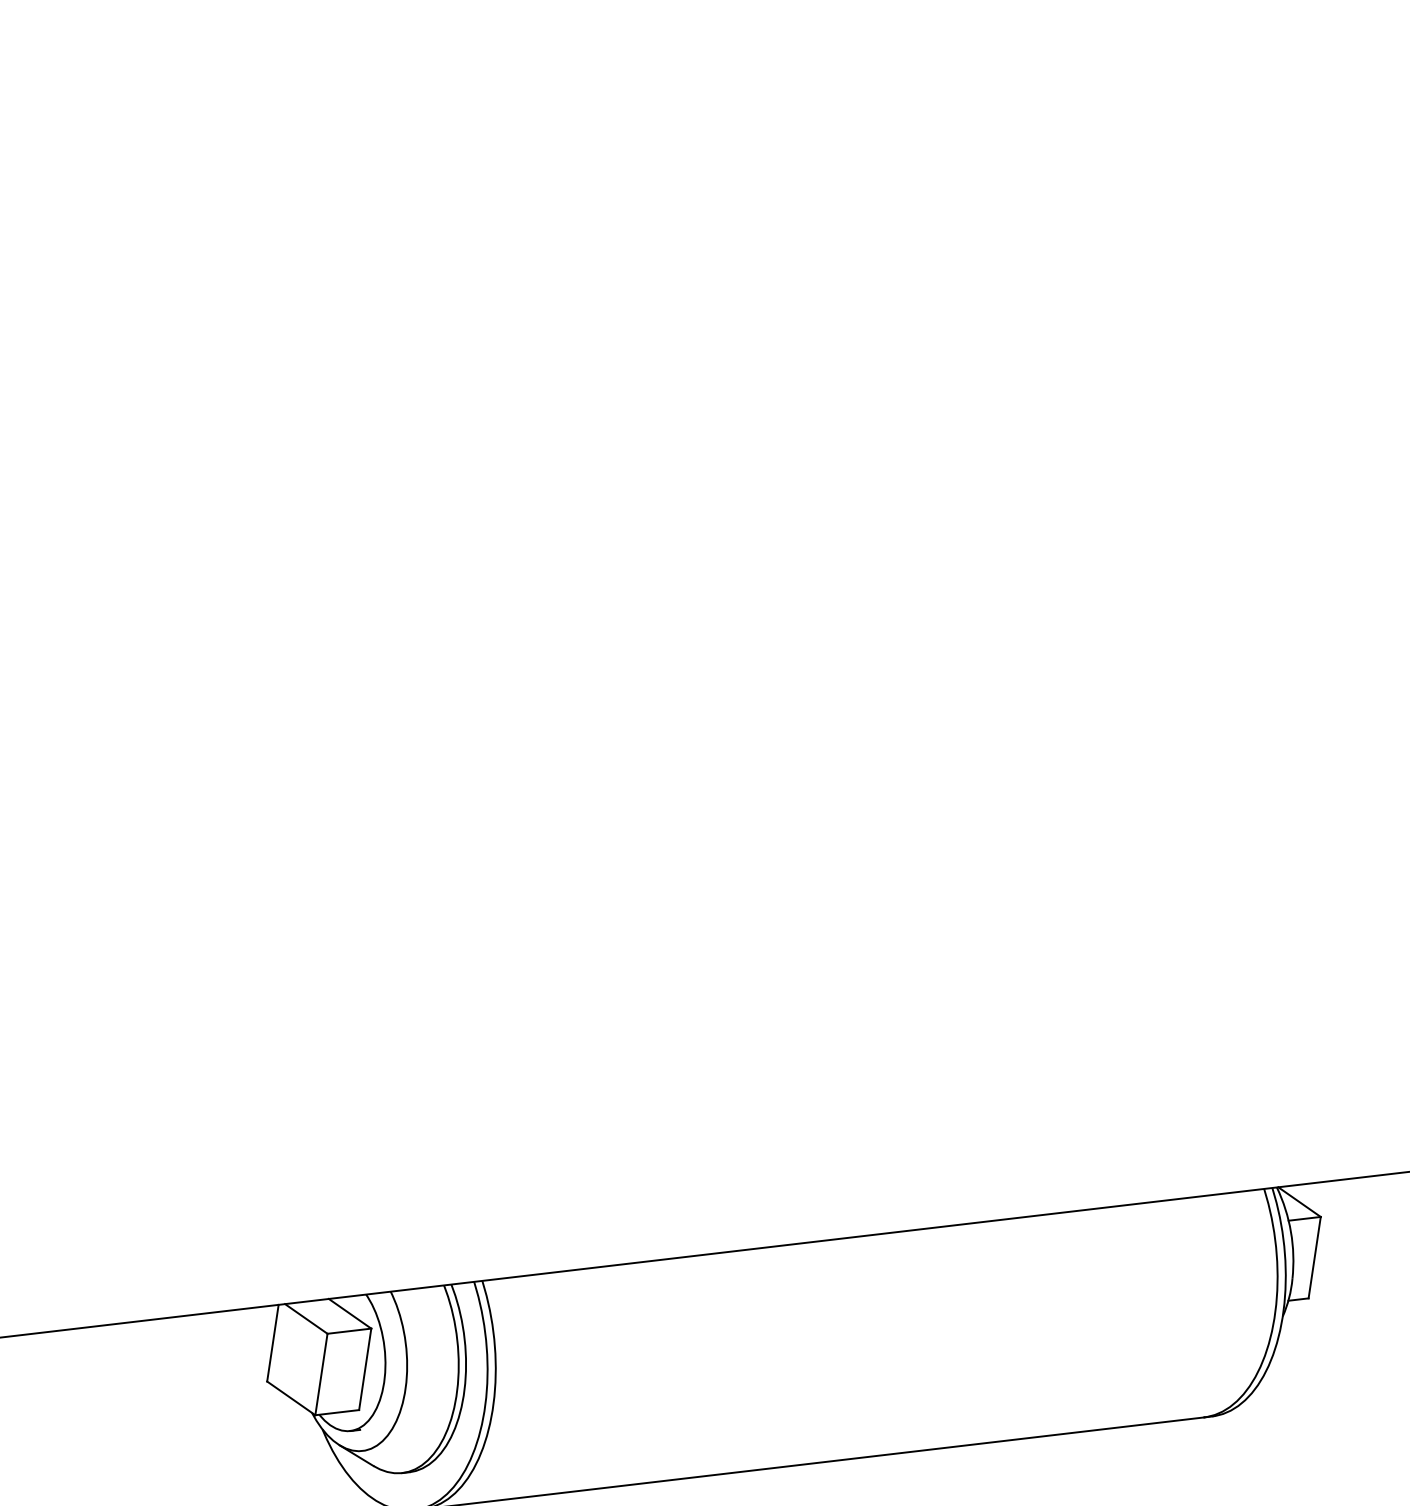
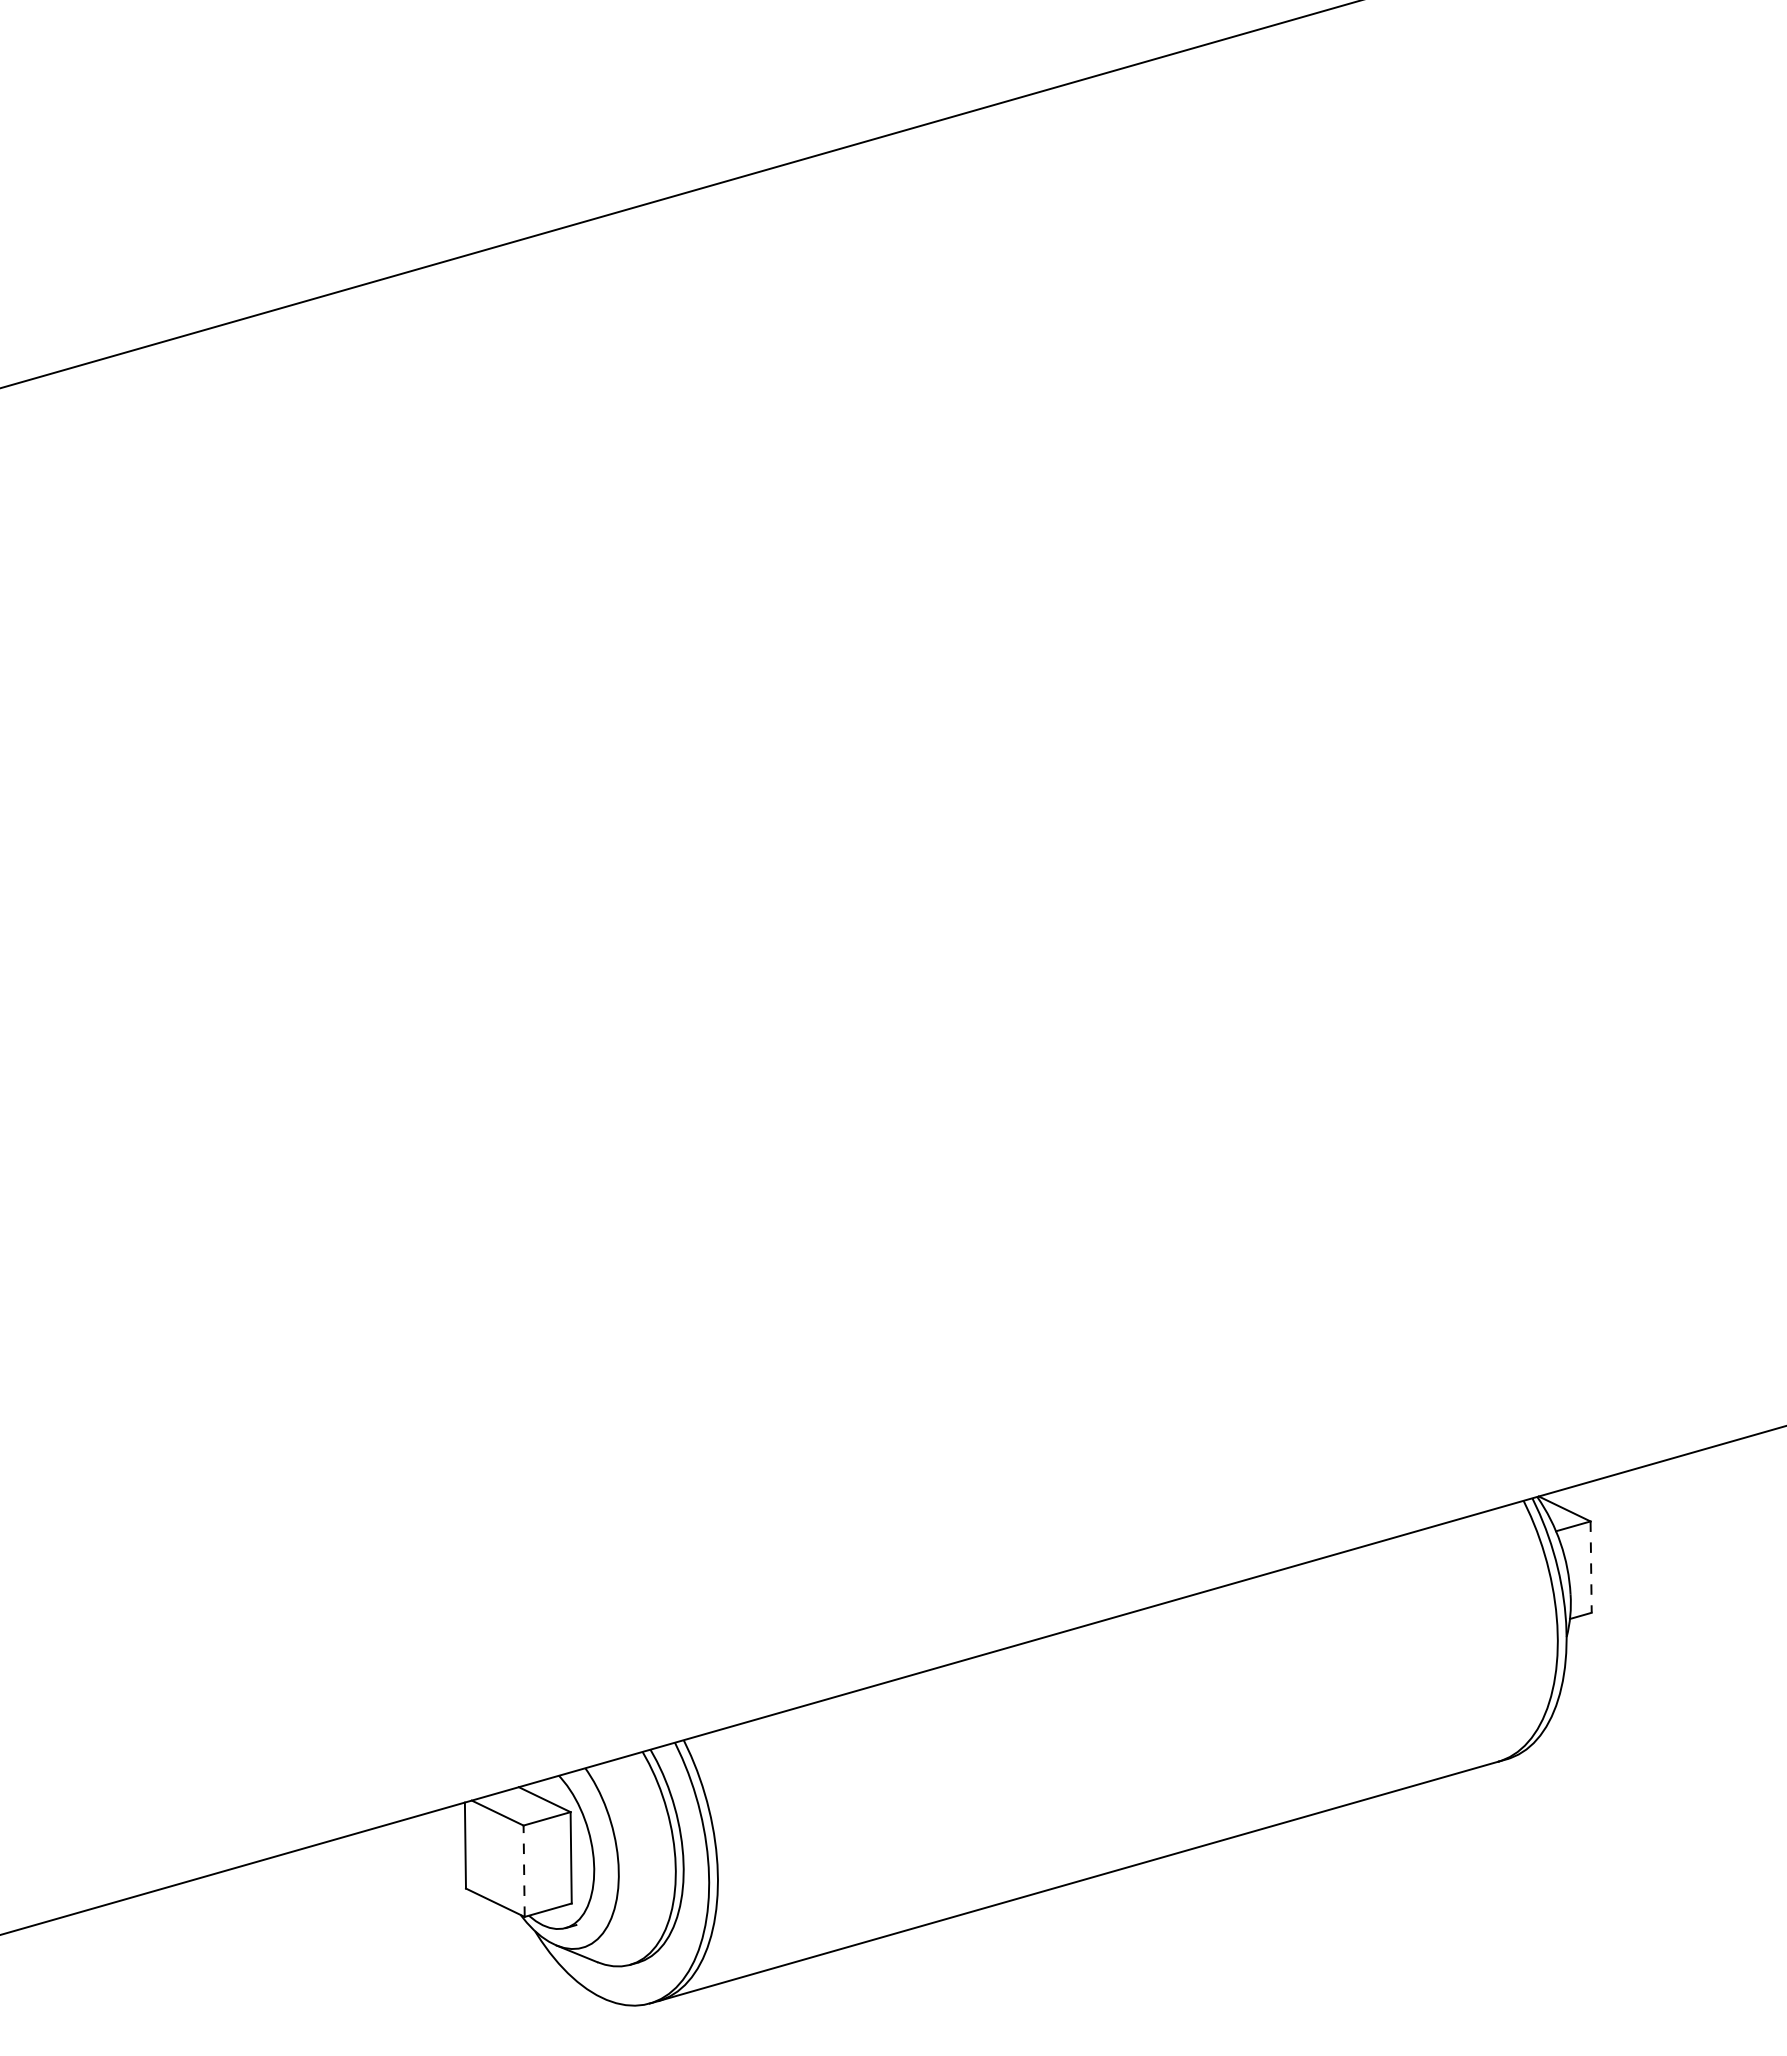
line: (1314, 1258) -> (1591, 1567), solid -> dashed
line: (321, 1374) -> (524, 1871), solid -> dashed

